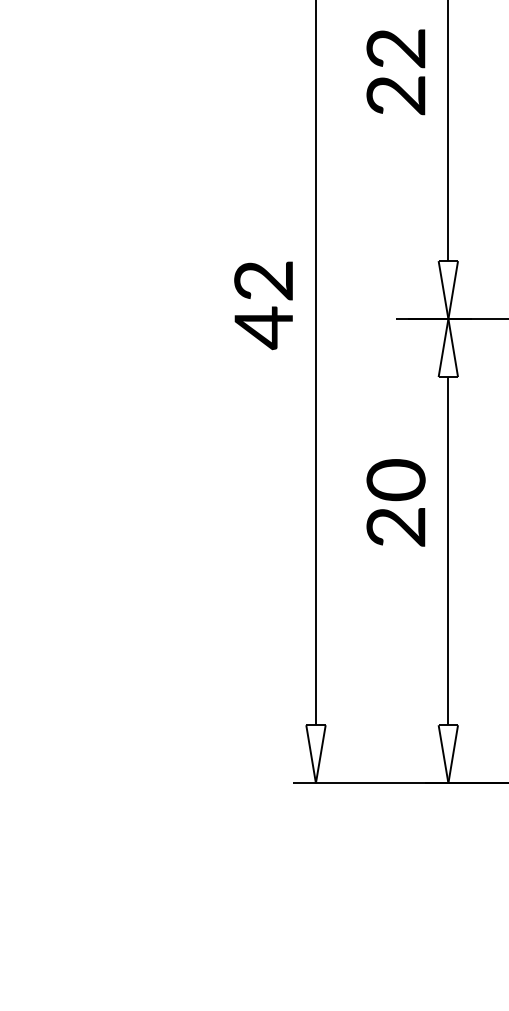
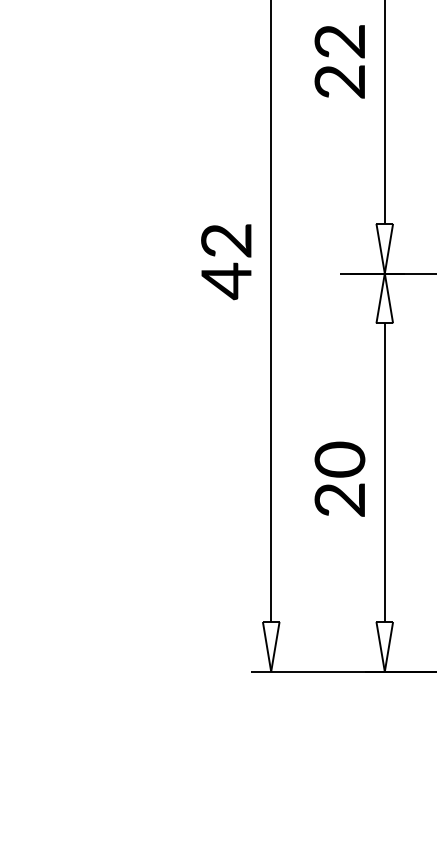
text: (395, 502) -> (339, 478), moved

